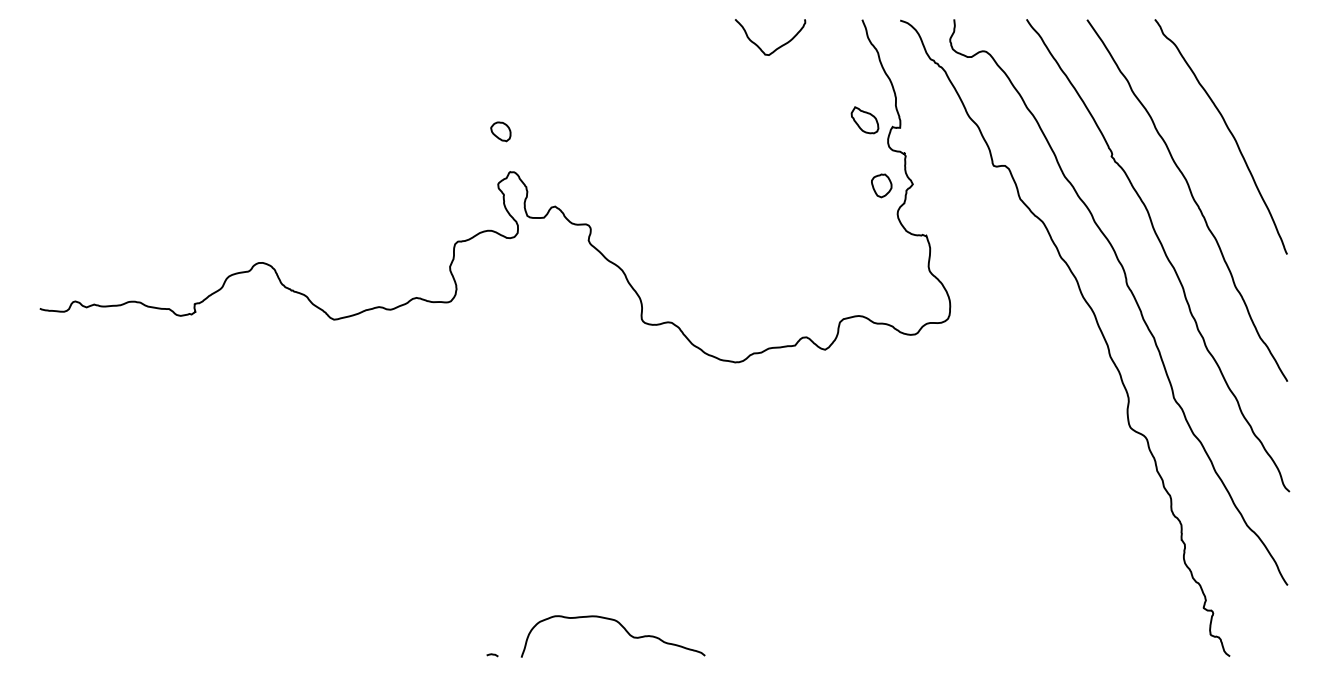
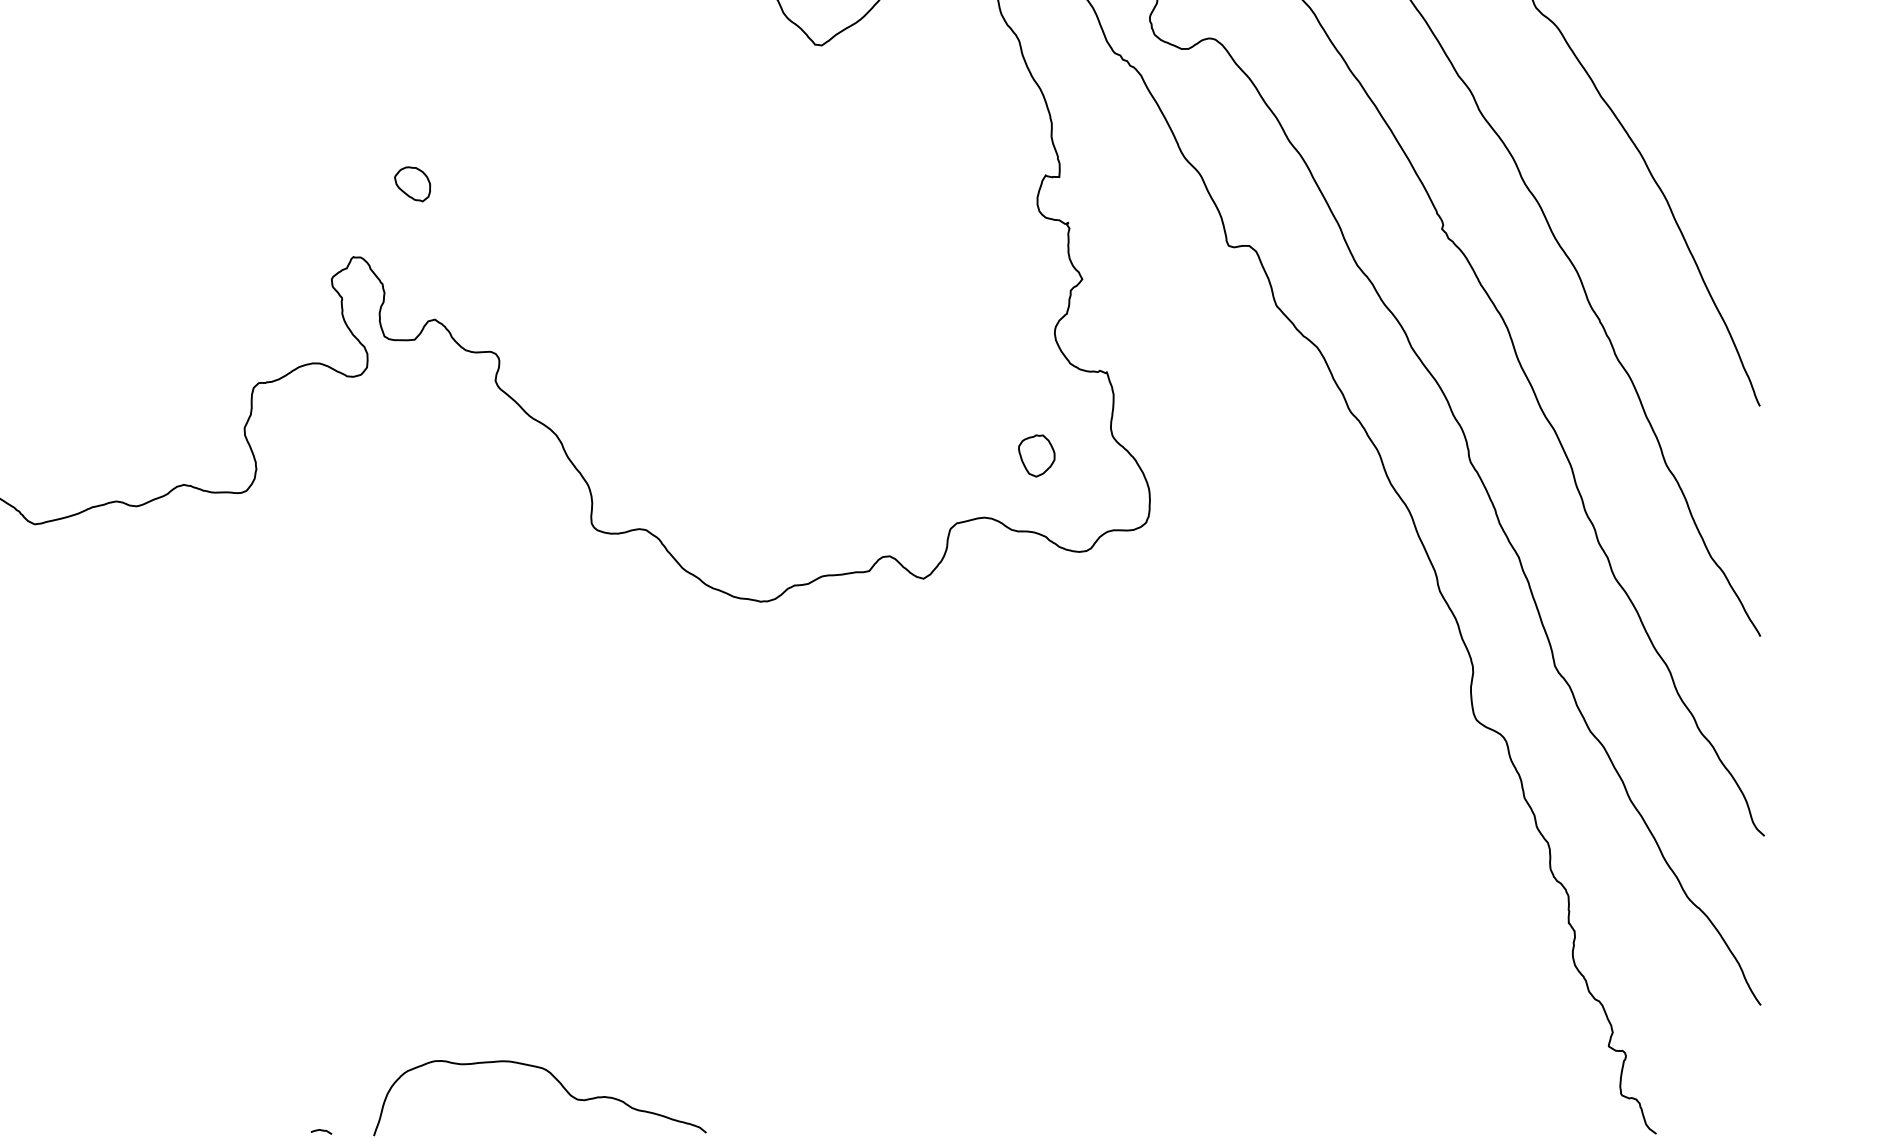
part: (864, 120) -> (994, 163), removed
part: (500, 131) -> (411, 183), moved
part: (881, 185) -> (1036, 455), moved

